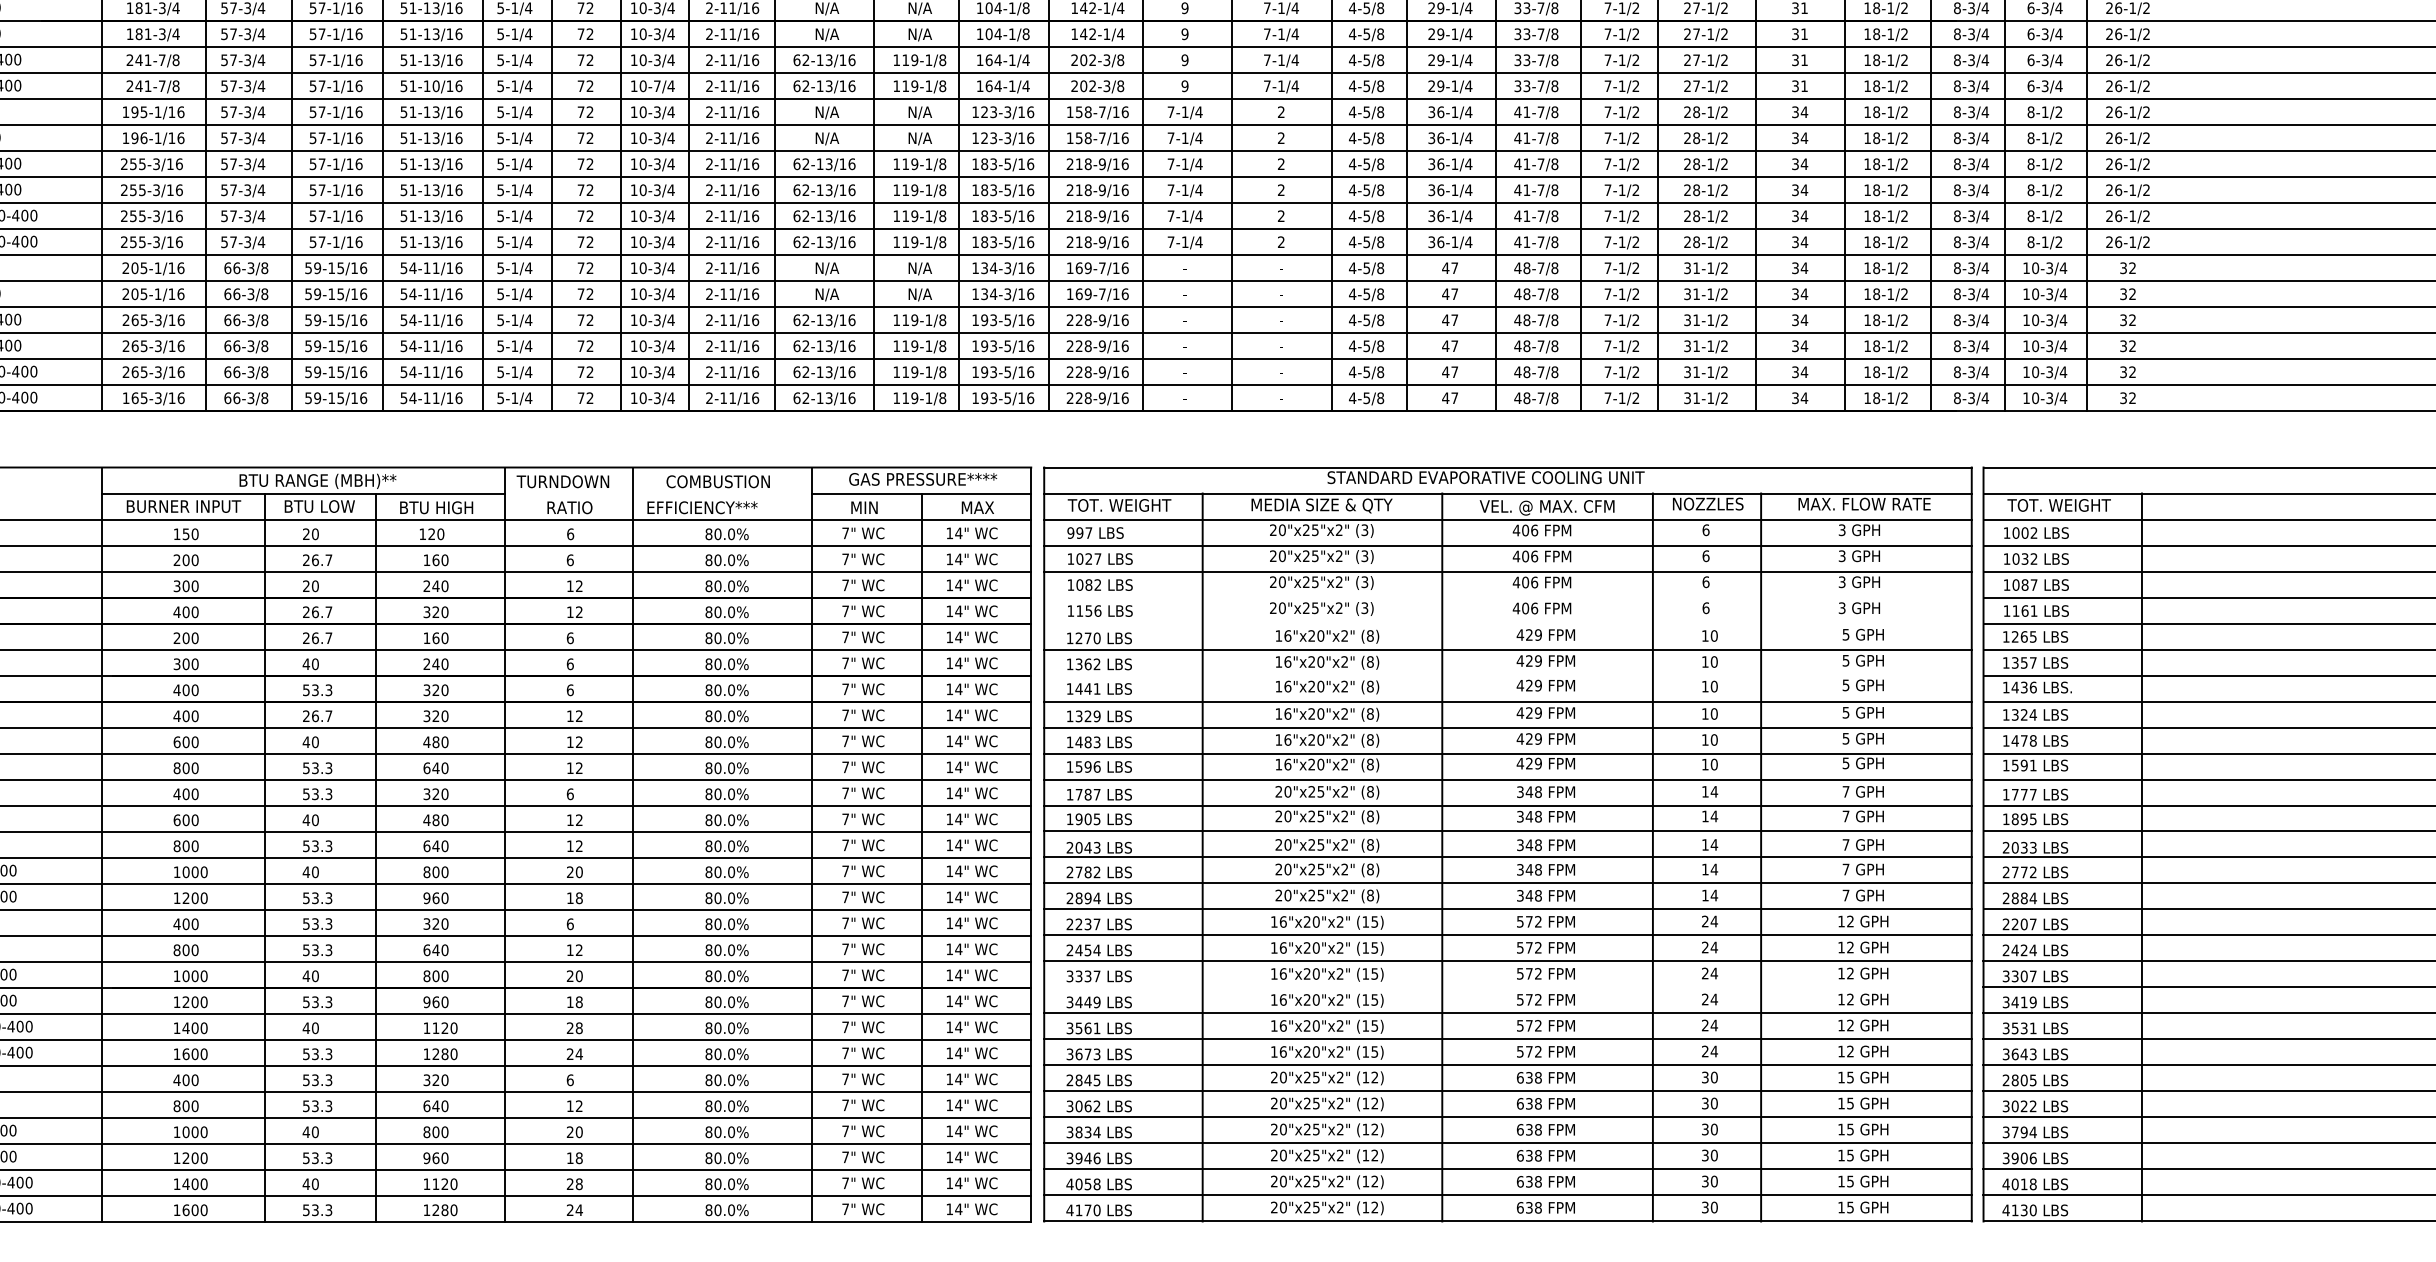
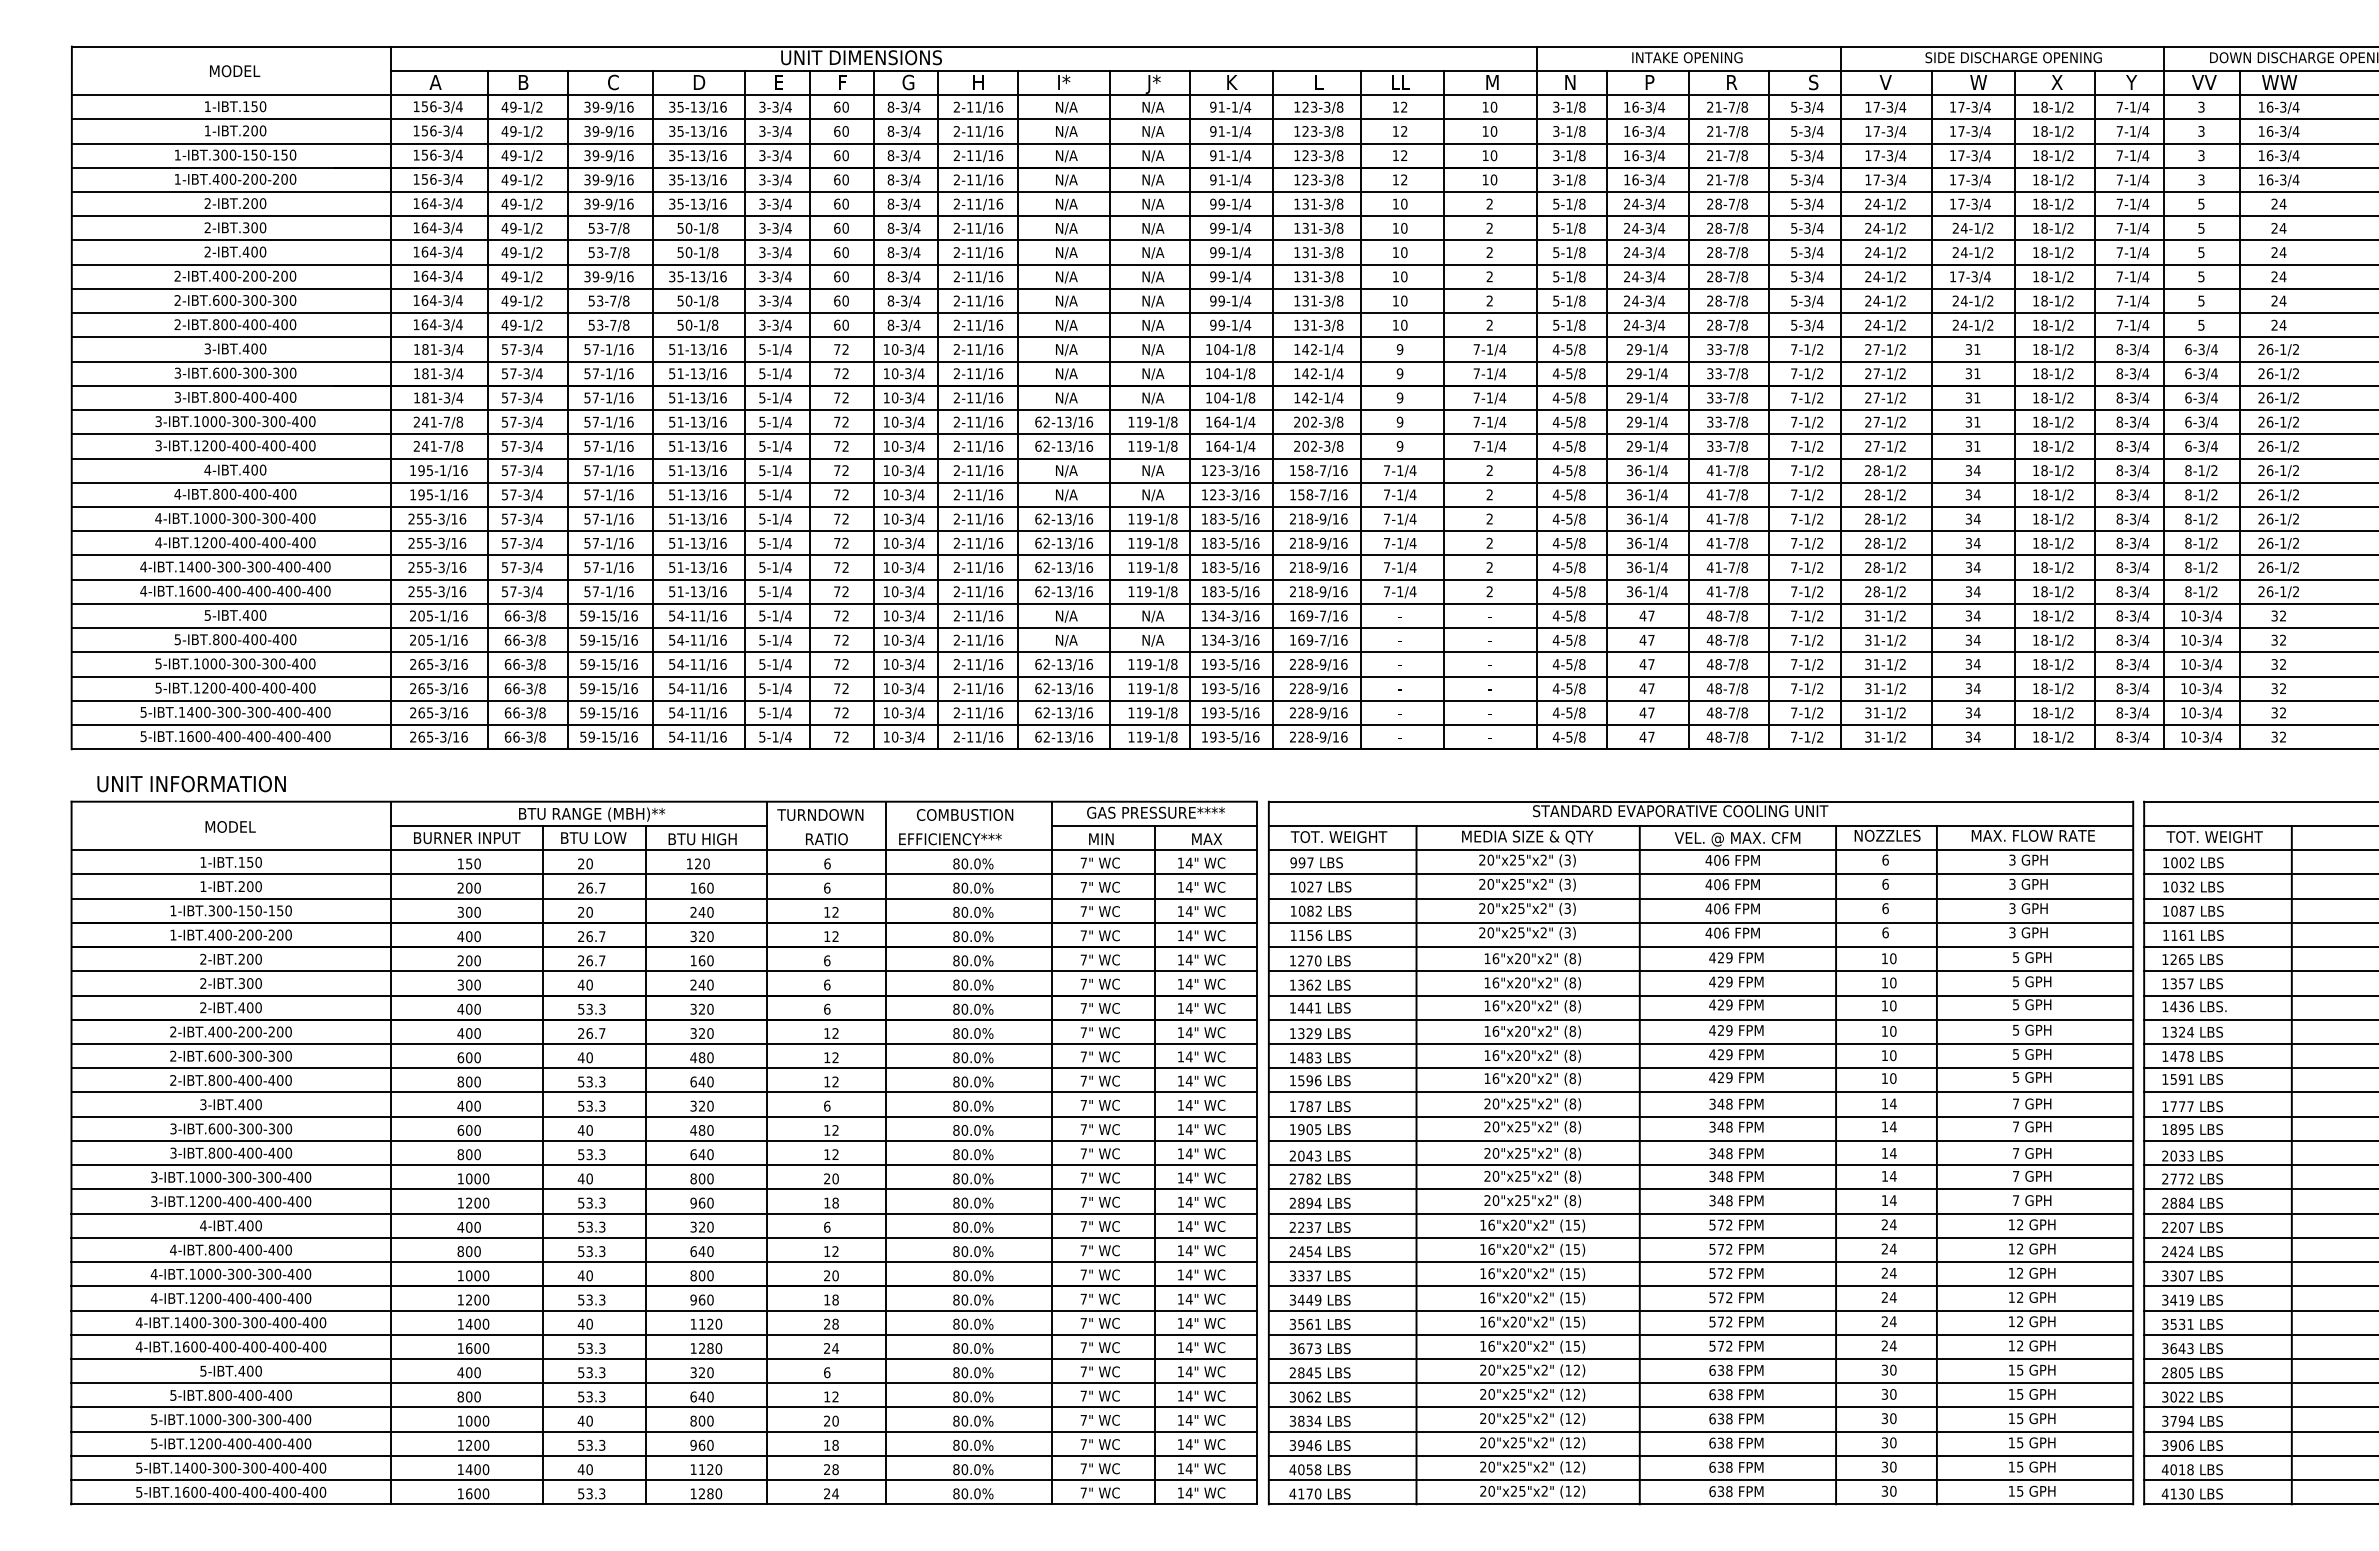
text: (436, 86) -> (702, 446), 51-10/16 -> 51-13/16
text: (657, 86) -> (908, 446), 10-7/4 -> 10-3/4
text: (143, 137) -> (429, 494), 196-1/16 -> 195-1/16
text: (126, 397) -> (413, 736), 165-3/16 -> 265-3/16
line: (1507, 597) -> (1700, 922), added
line: (1507, 623) -> (1700, 947), added
line: (1507, 675) -> (1700, 995), added
line: (1507, 987) -> (1700, 1286), added

